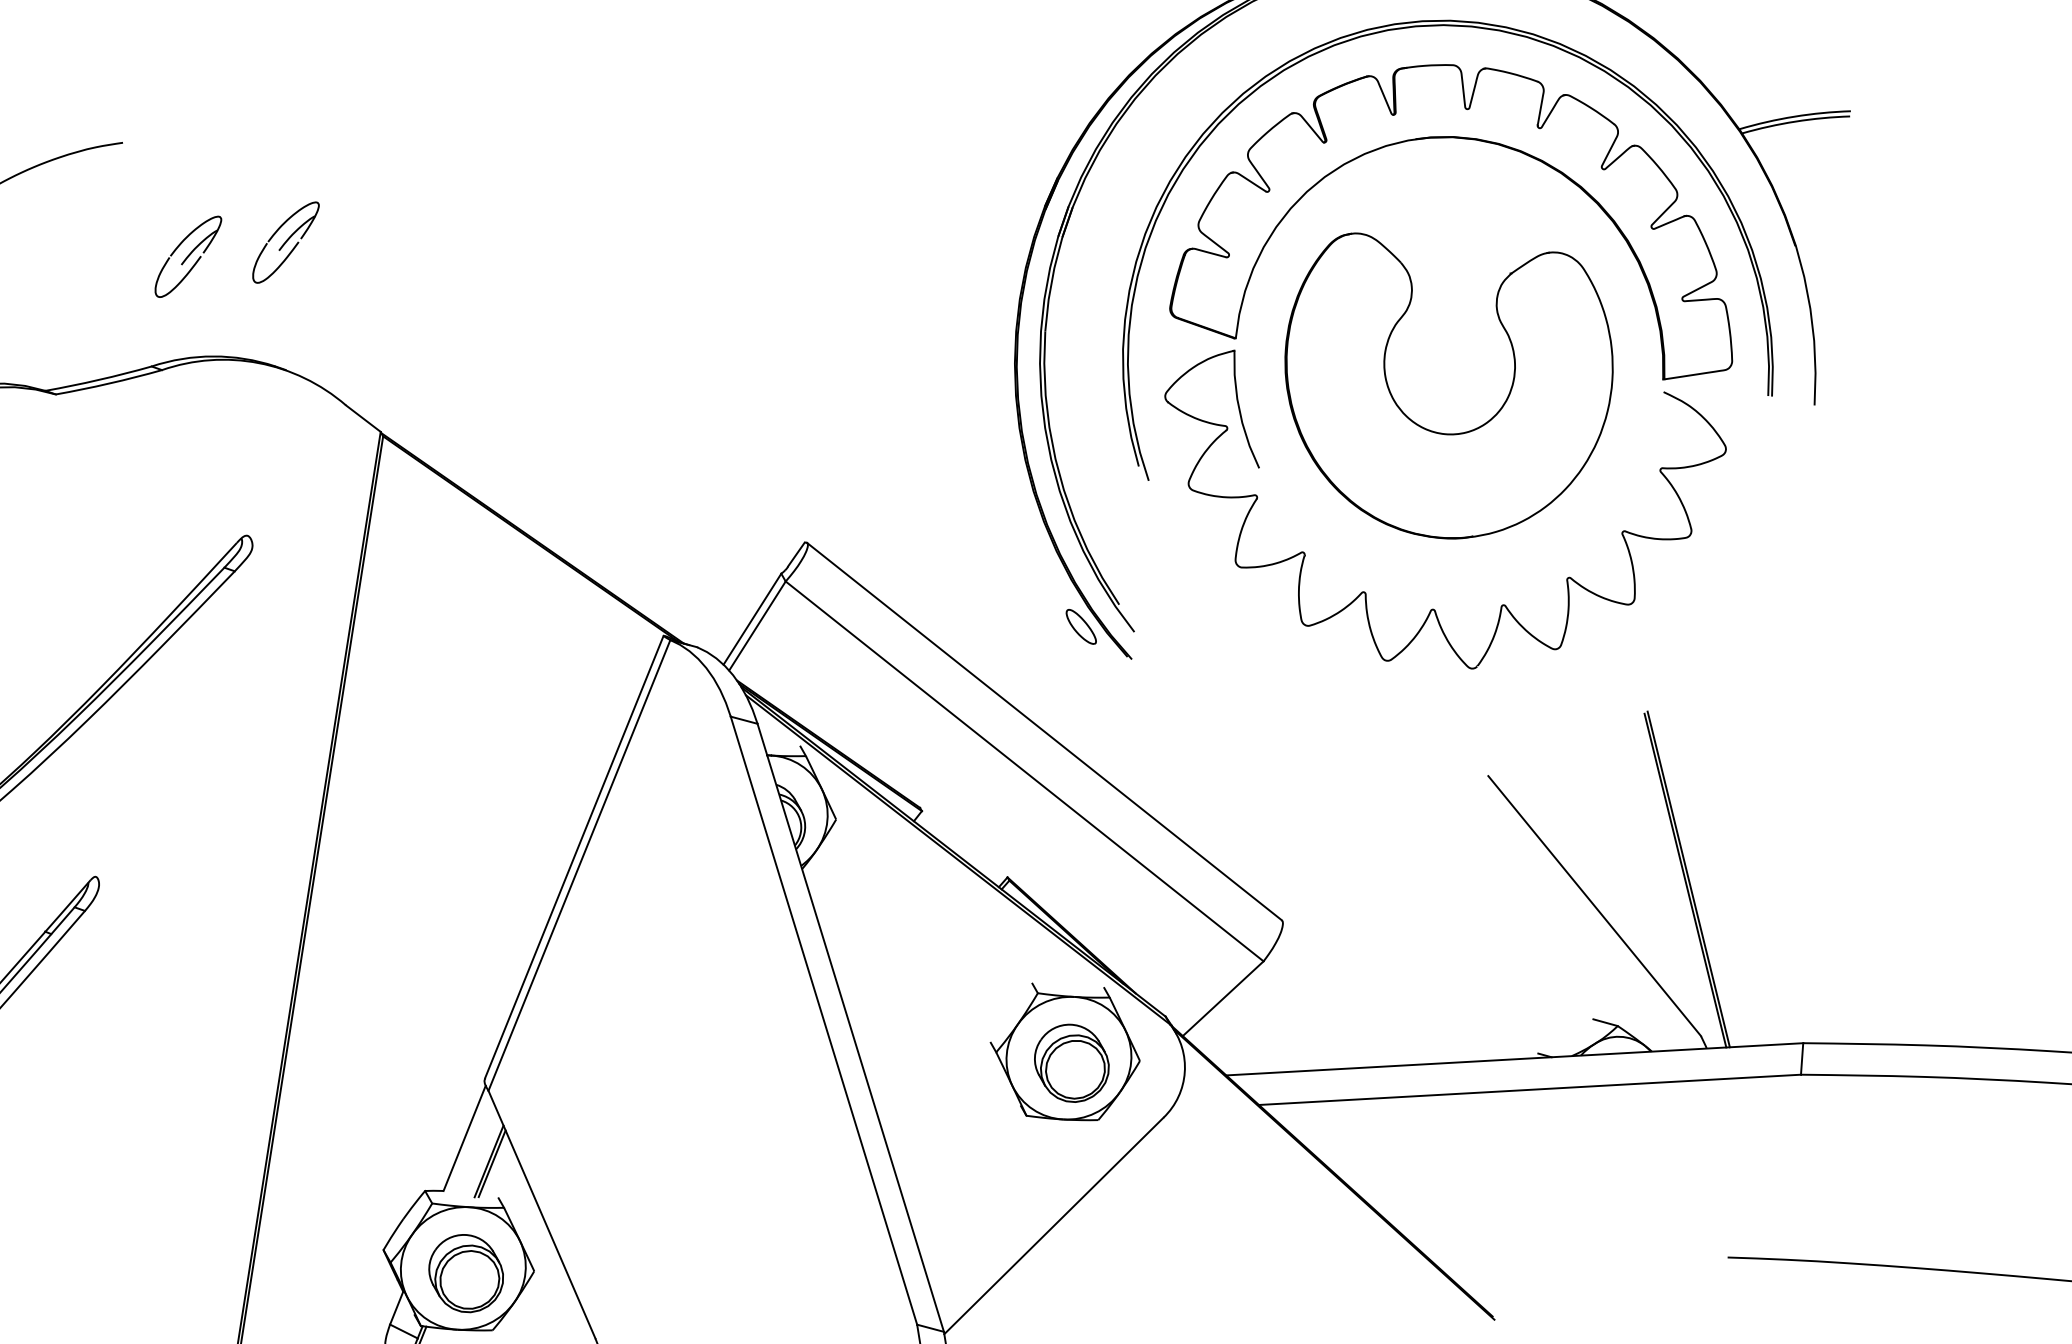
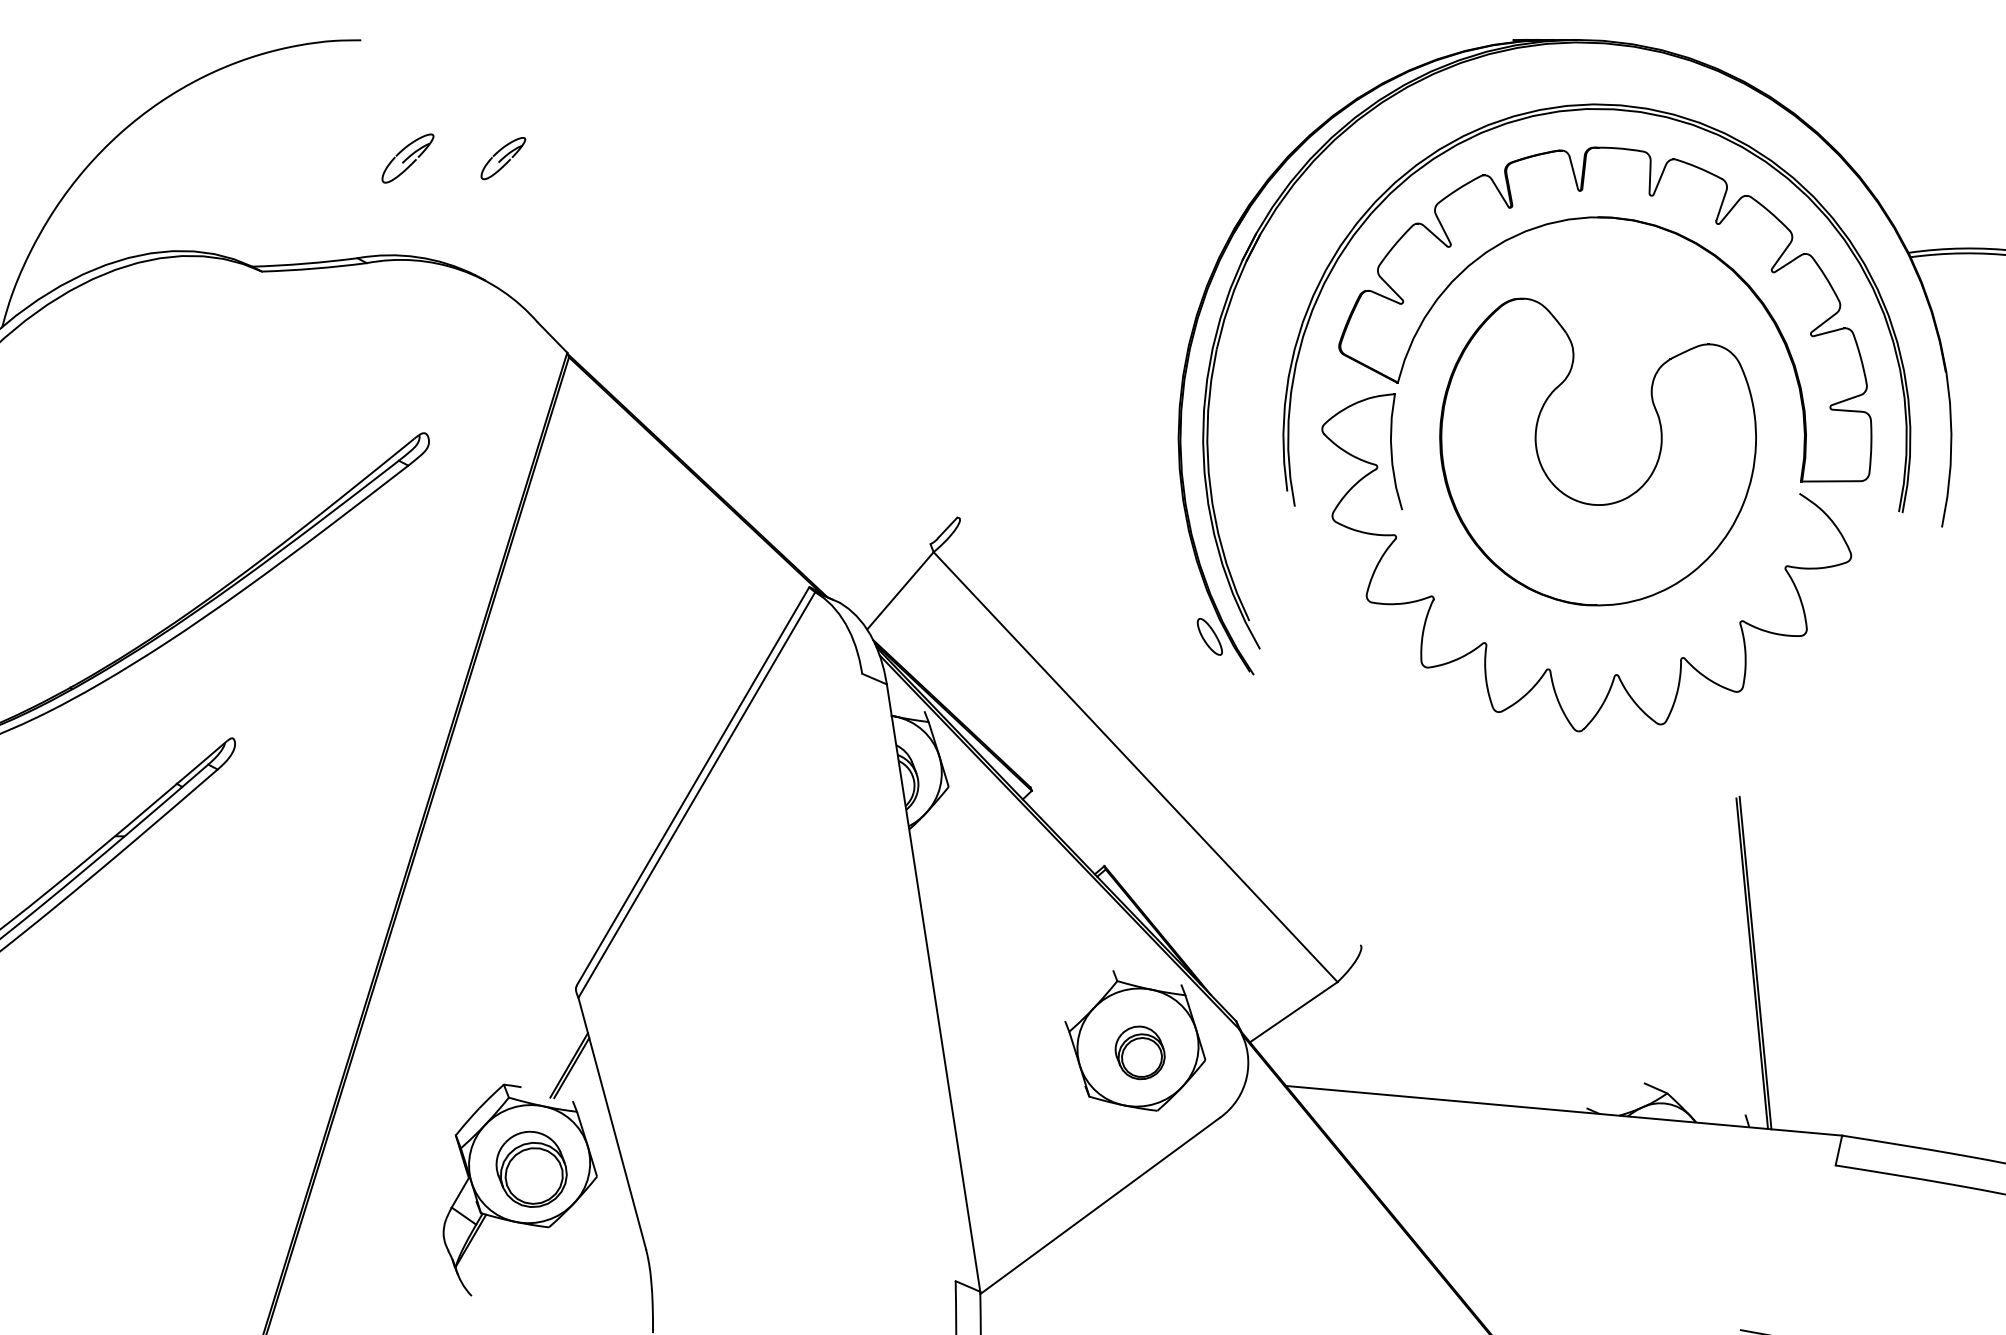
part: (286, 242) -> (503, 158), size x0.6
part: (188, 256) -> (407, 158), size x0.7
line: (752, 619) -> (896, 583), removed
line: (1043, 731) -> (1159, 731), removed
line: (1594, 906) -> (1661, 975), removed
line: (823, 1020) -> (908, 977), removed
part: (1072, 1062) -> (1140, 1052), size x0.7
line: (1529, 1089) -> (1574, 1141), removed
line: (464, 1138) -> (548, 1039), removed

